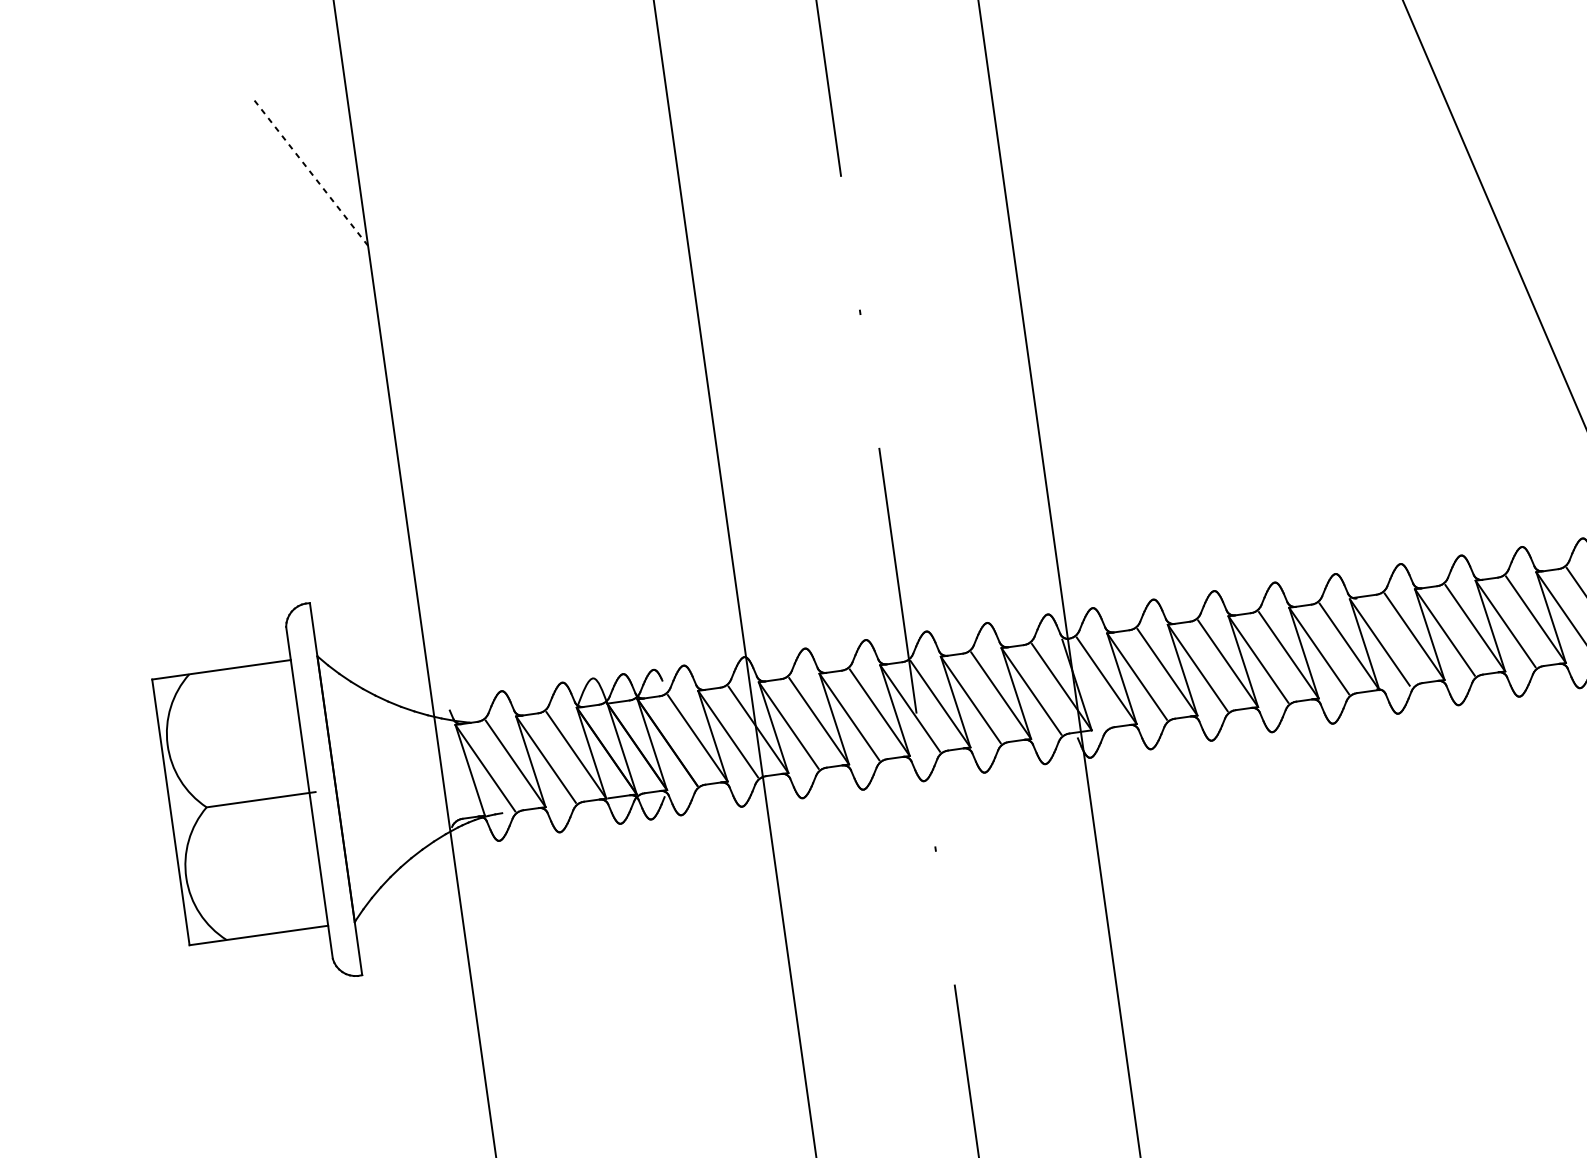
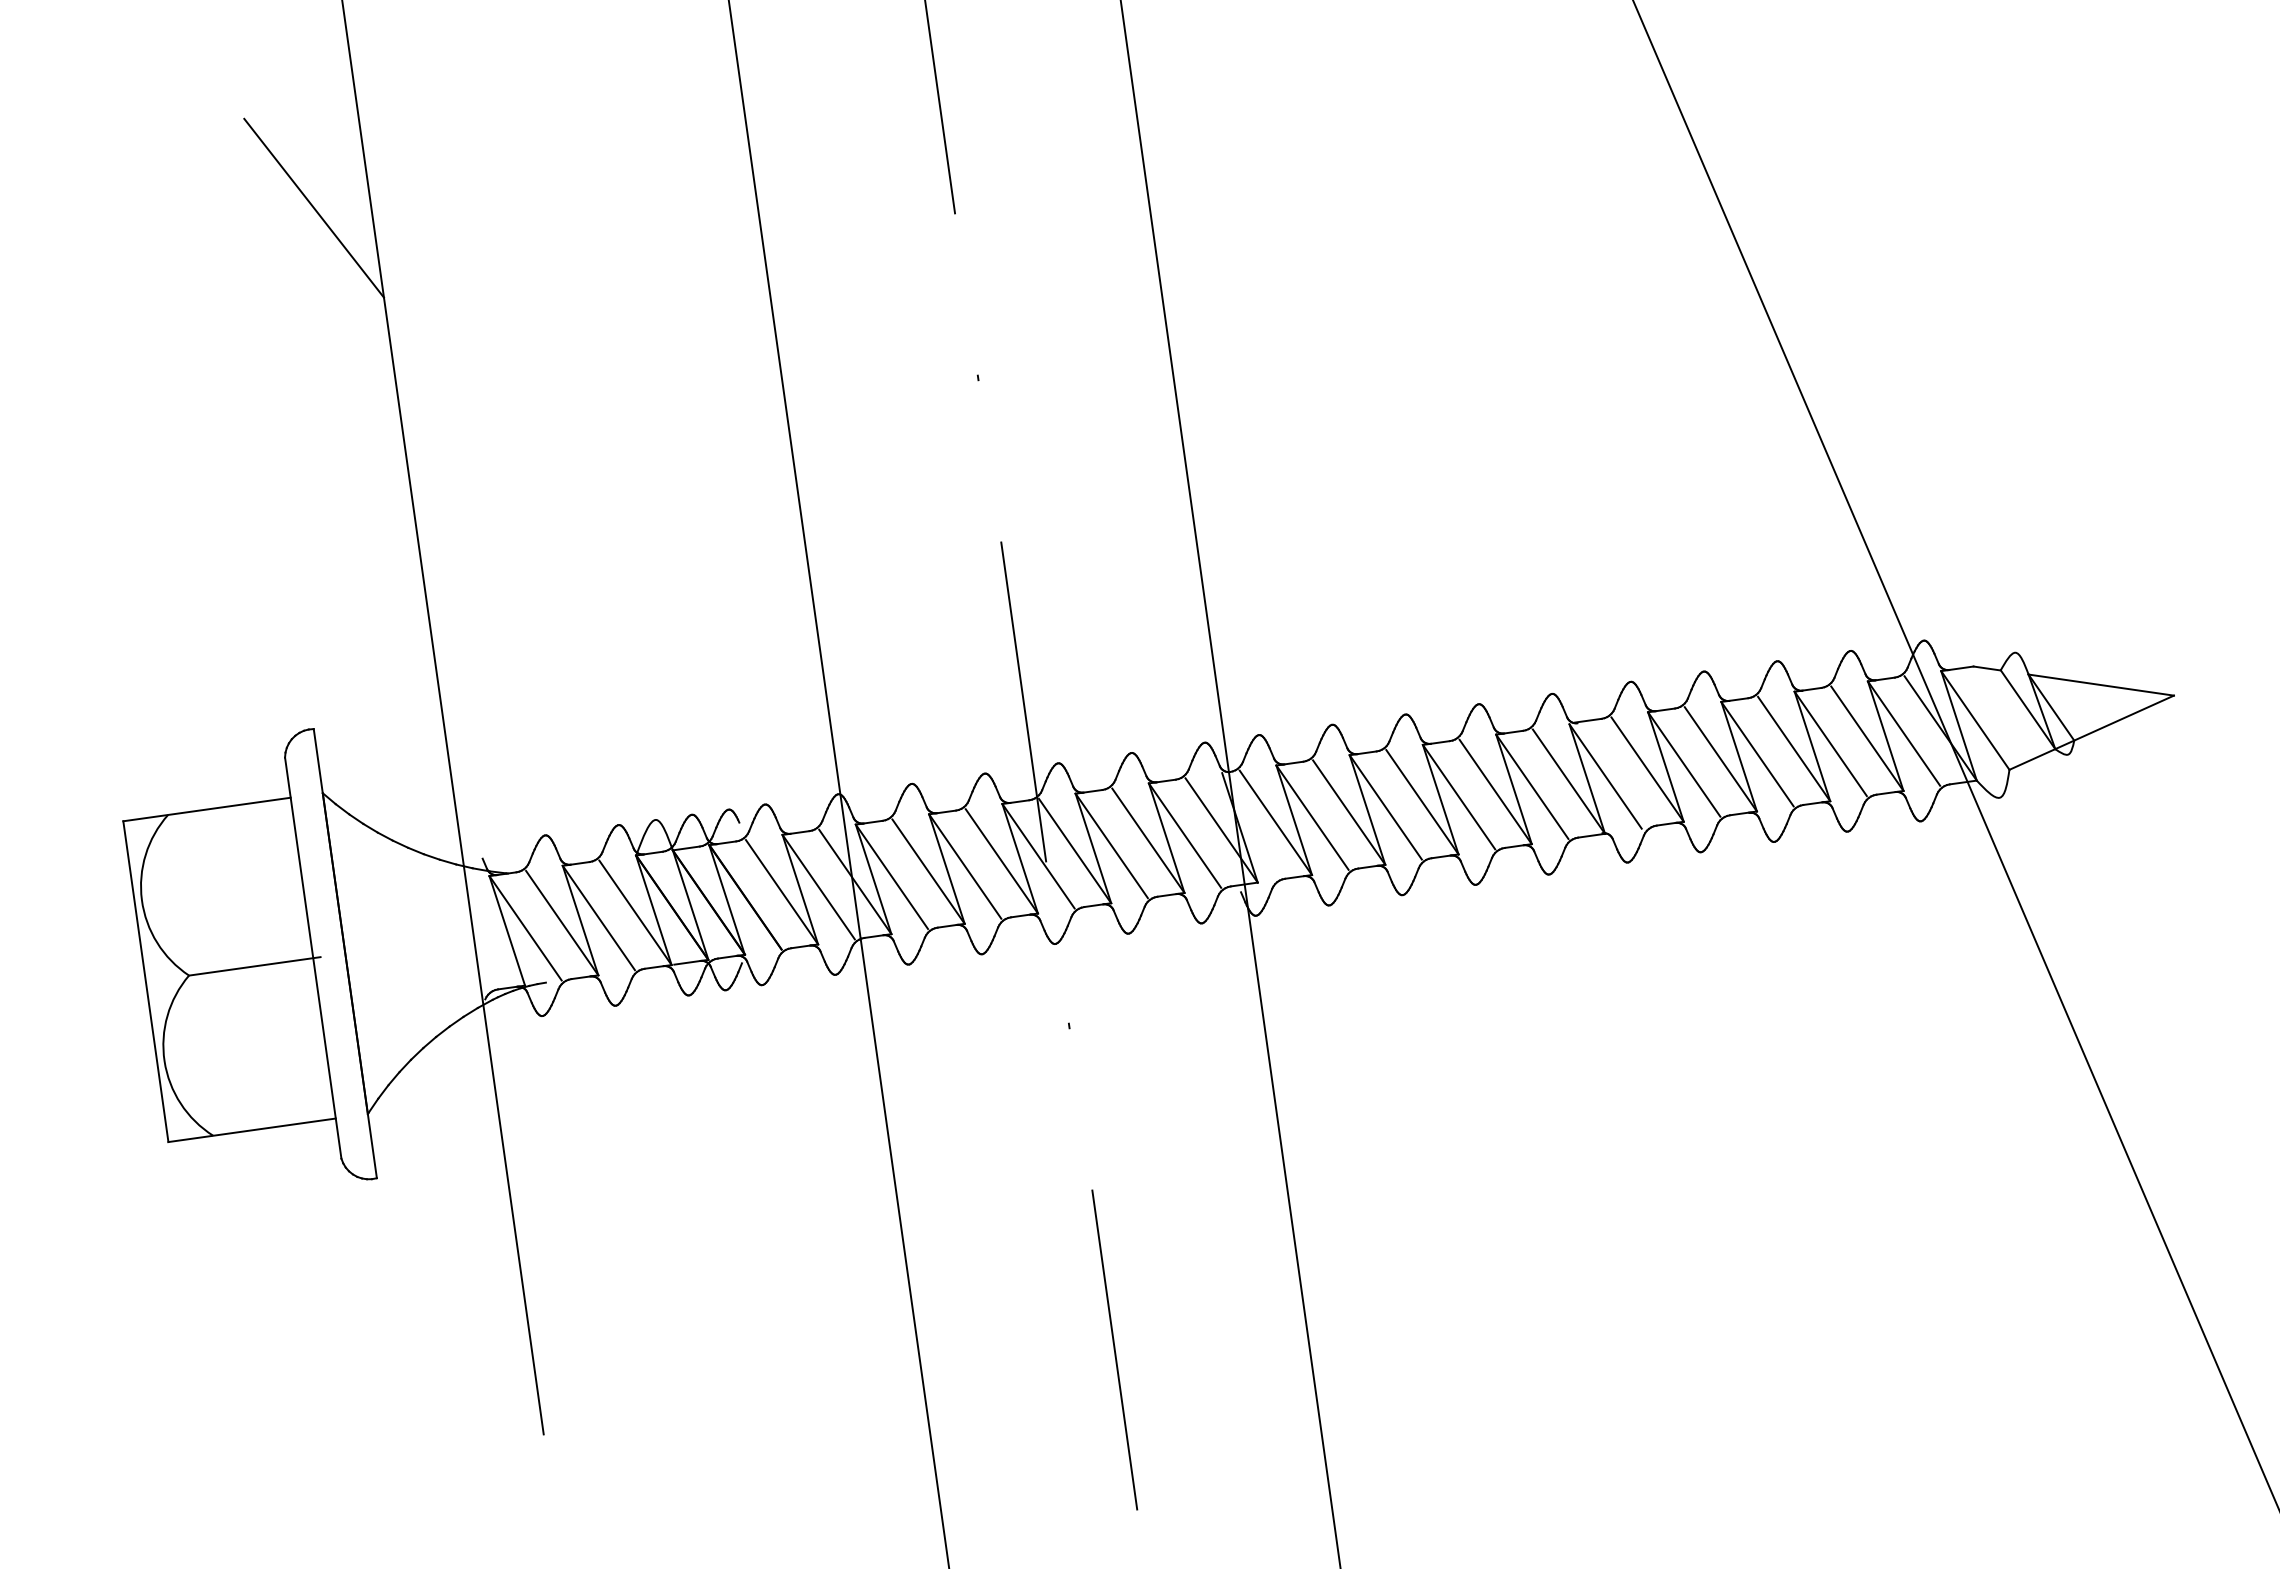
line: (309, 171) -> (313, 207), dashed -> solid

